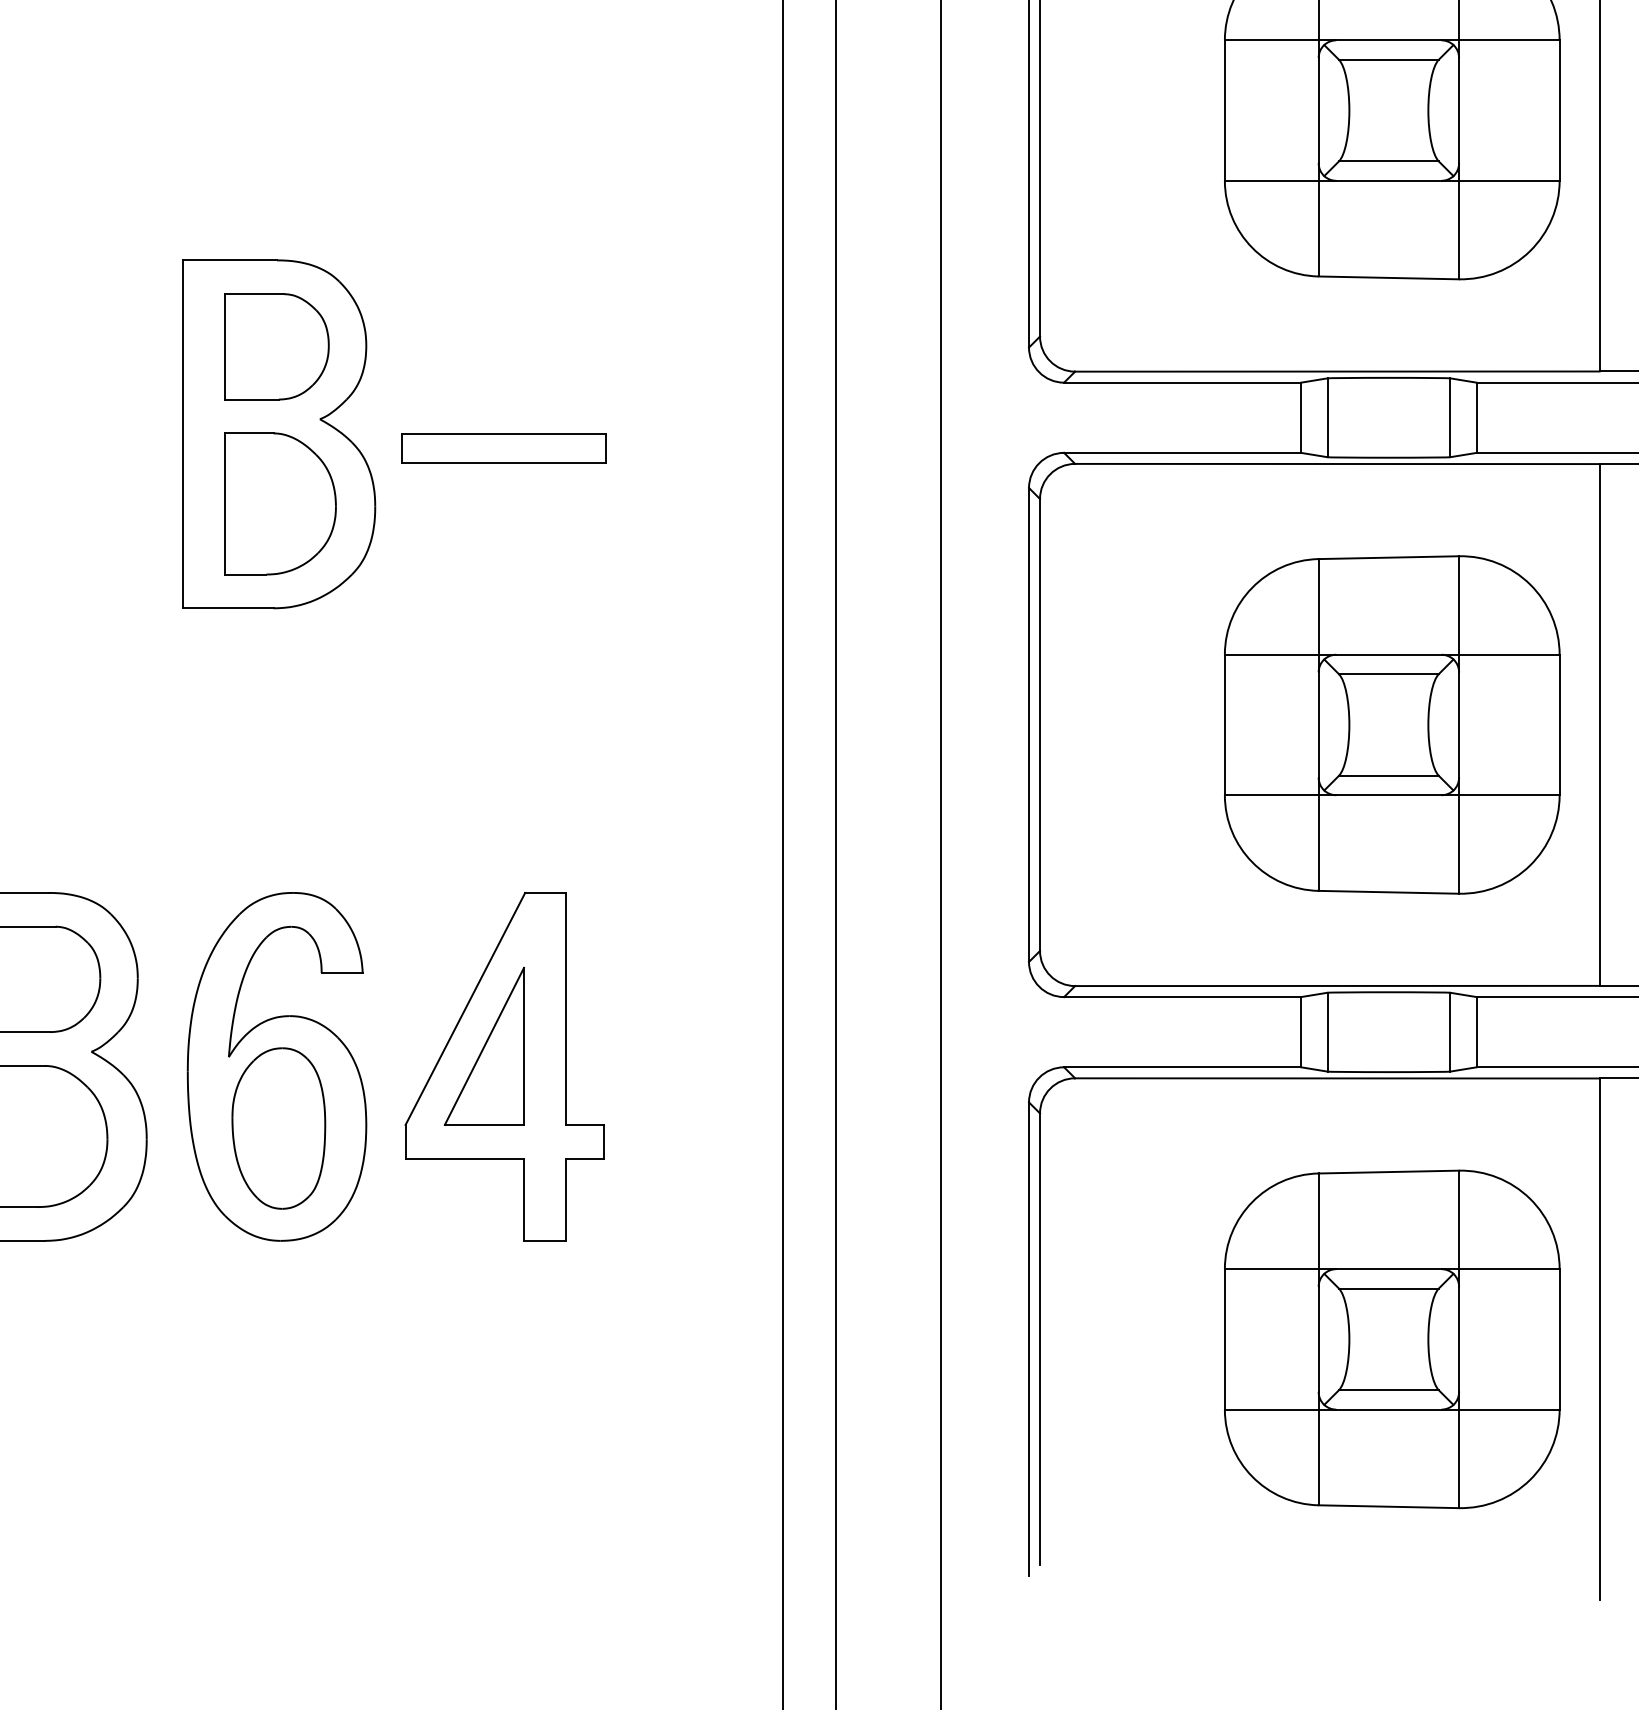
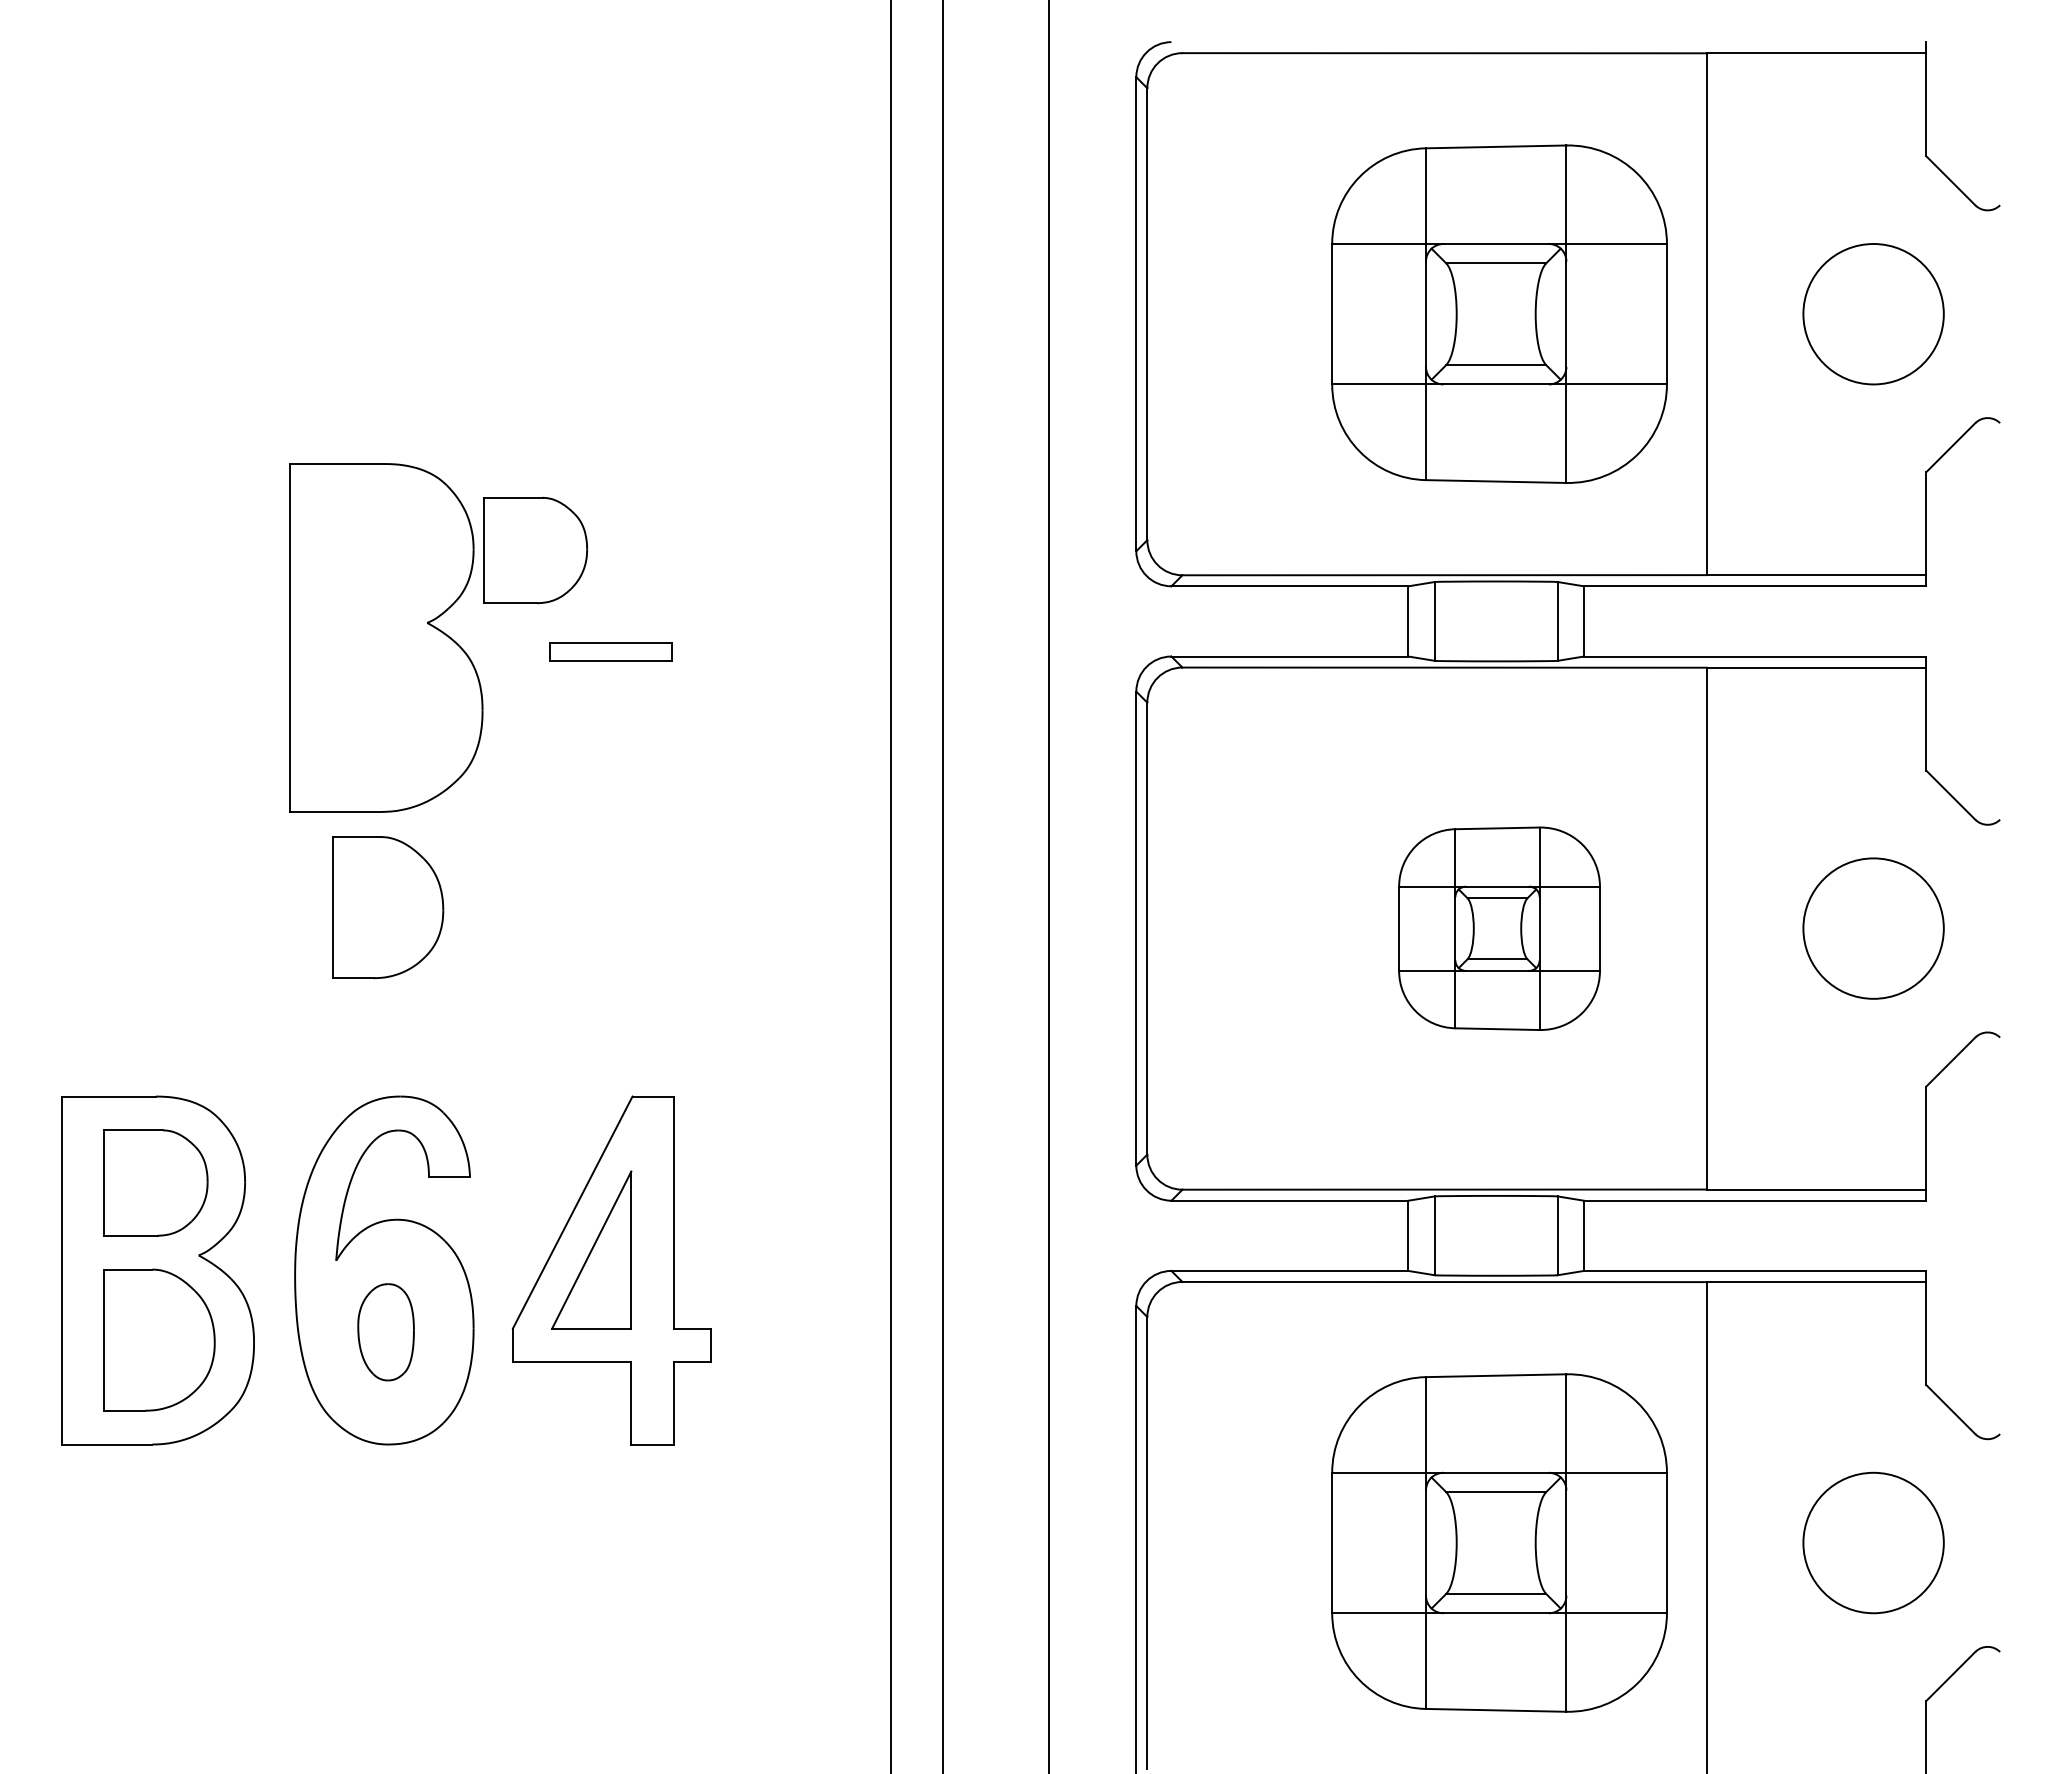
part: (277, 346) -> (535, 550), moved
part: (503, 447) -> (610, 651), size x0.6
part: (281, 503) -> (388, 907), moved
part: (1392, 724) -> (1499, 928), size x0.6
part: (278, 1128) -> (385, 1332), size x0.6

